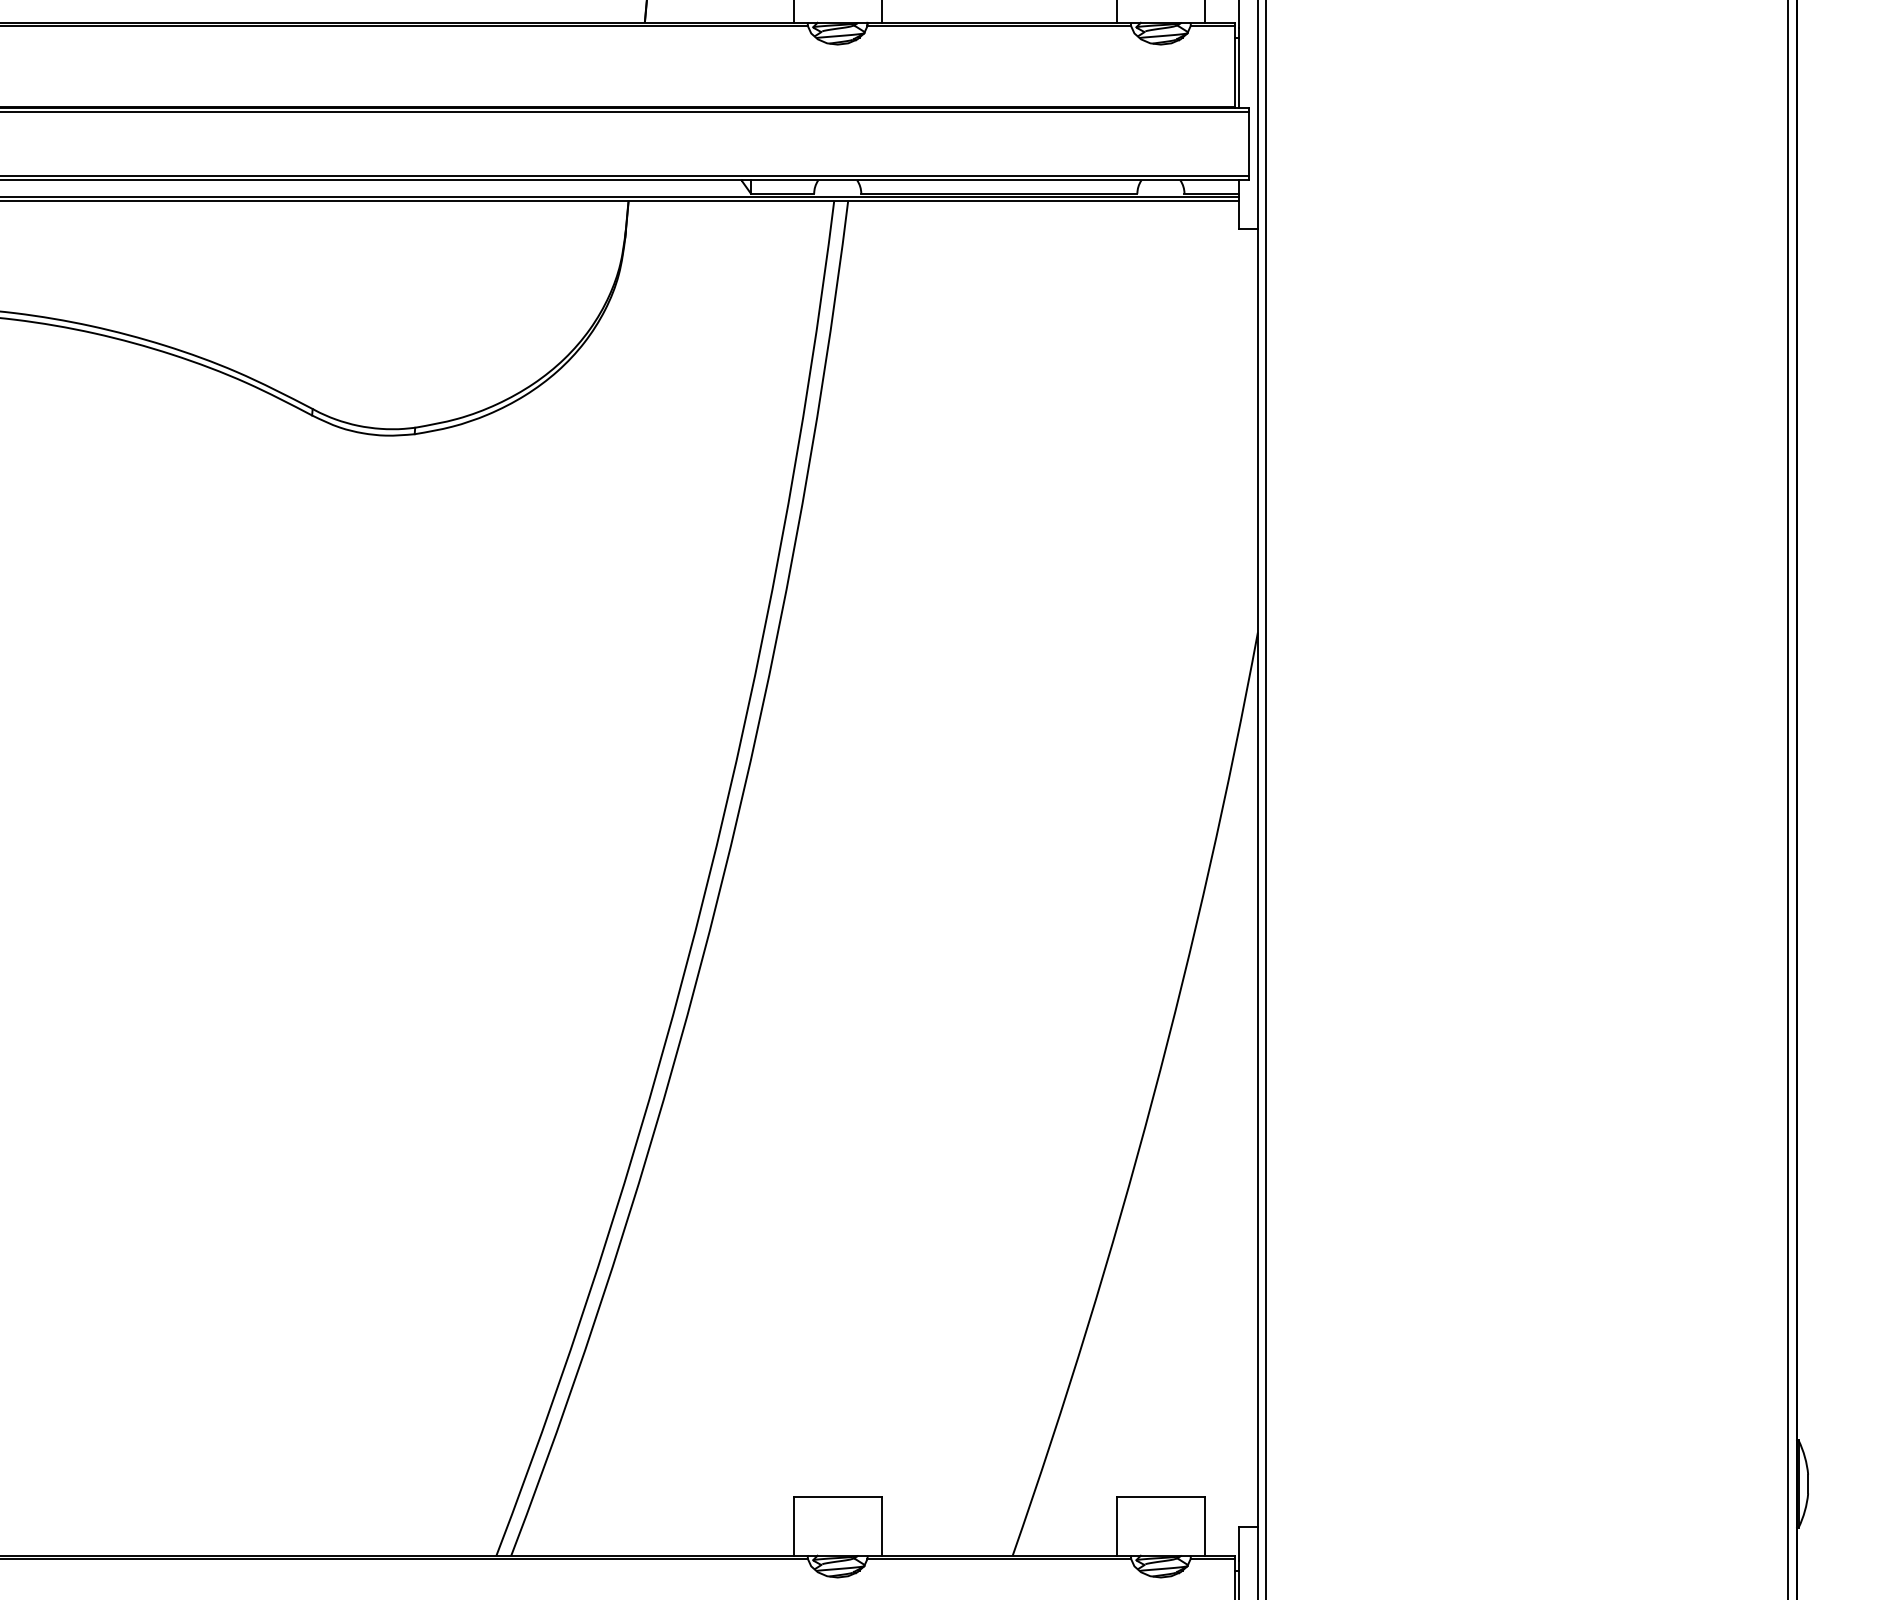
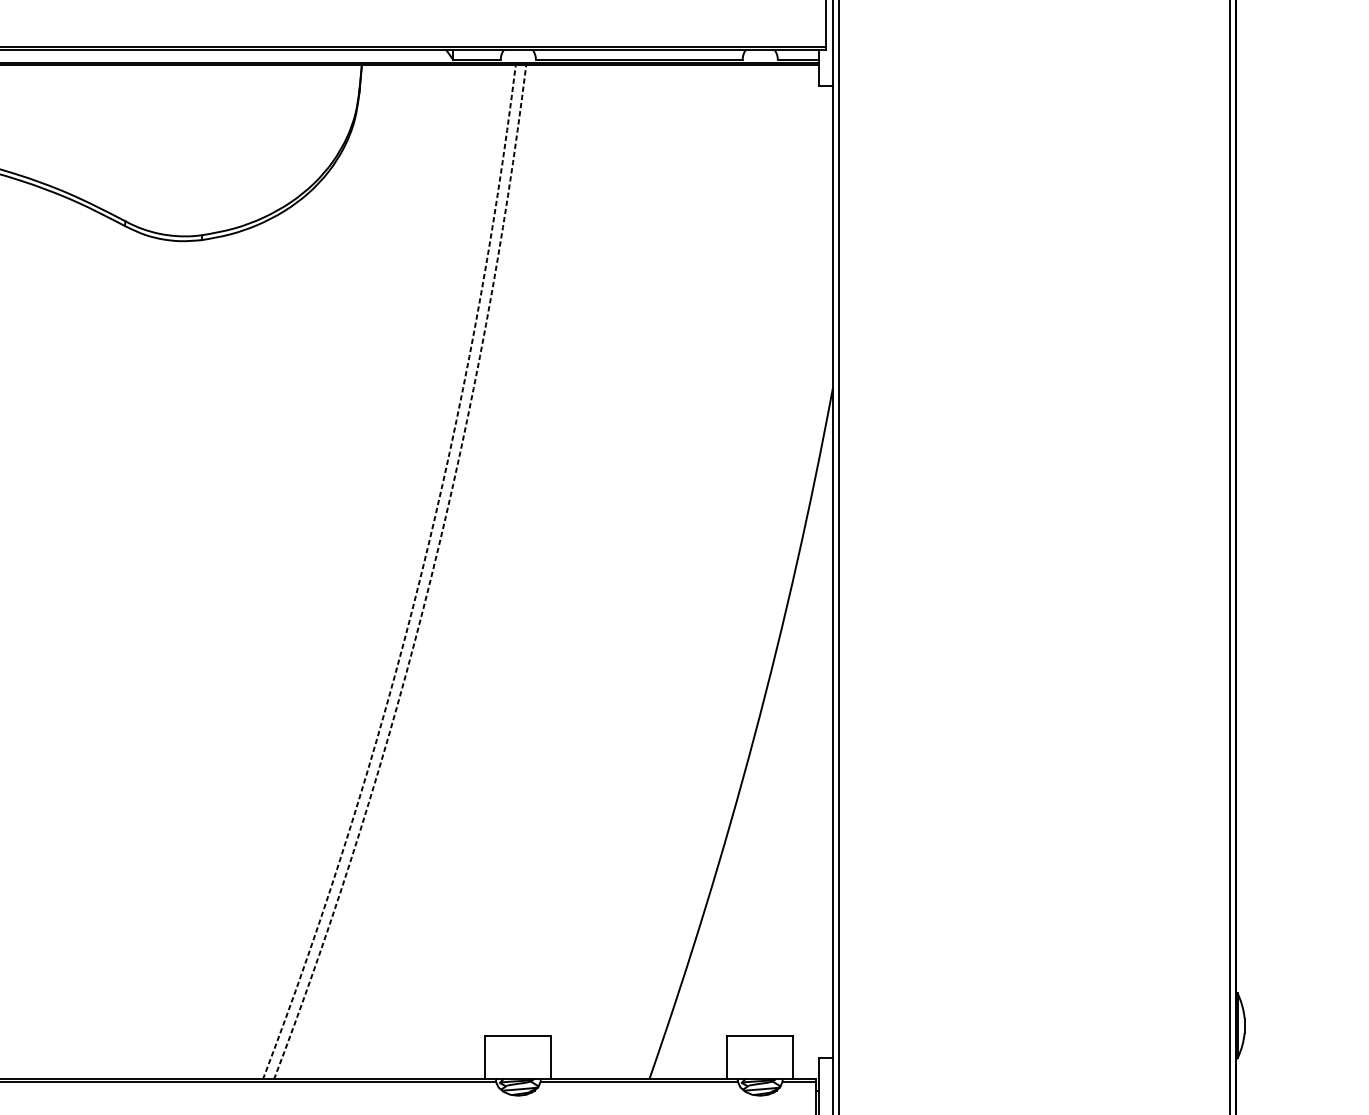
arc: (706, 888) -> (420, 580), solid -> dashed
arc: (720, 888) -> (430, 580), solid -> dashed

